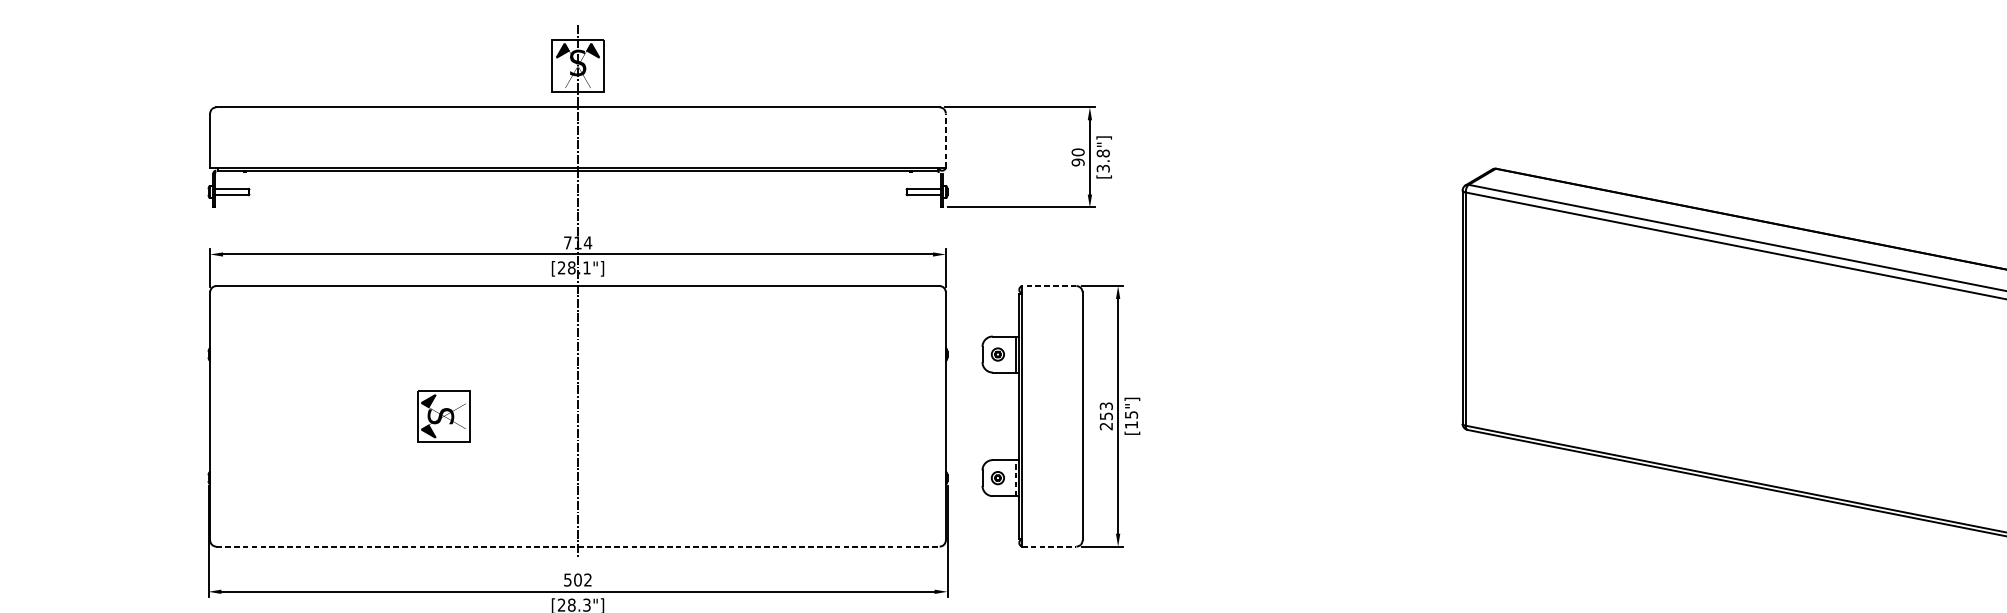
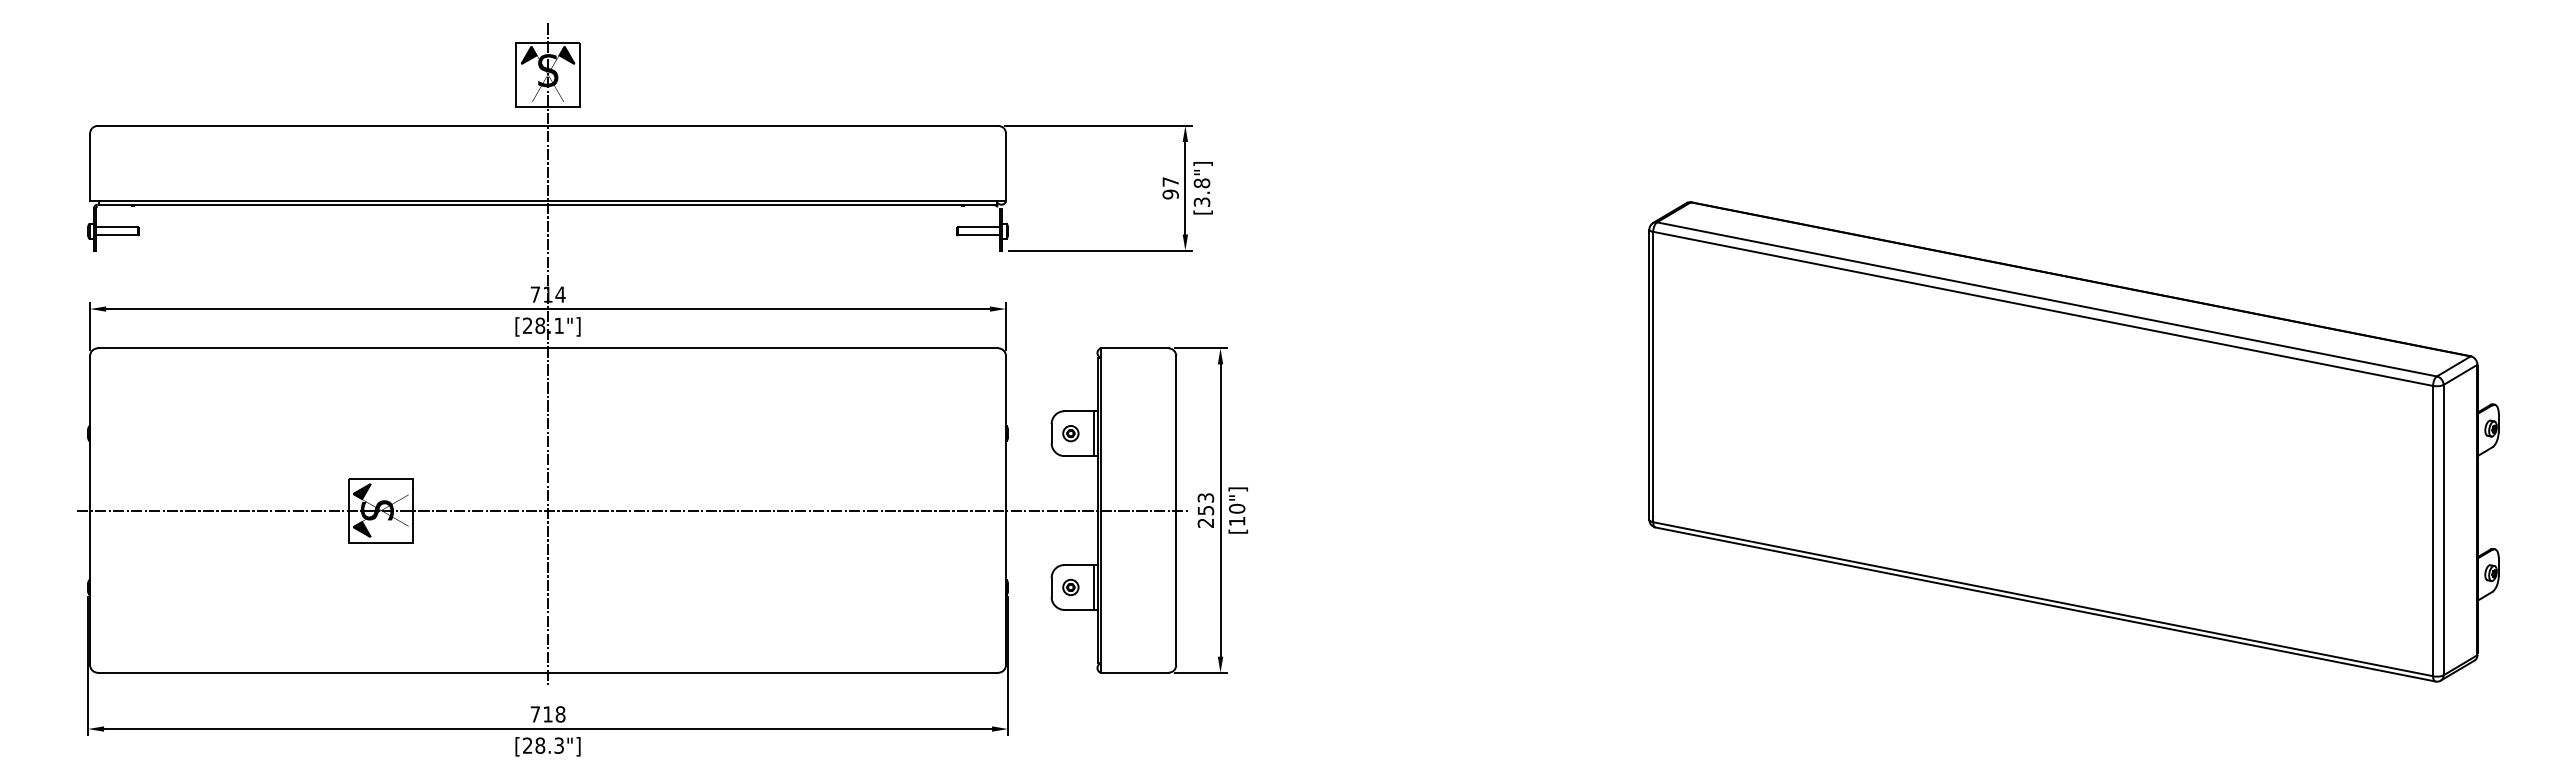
line: (946, 140) -> (1006, 167), dashed -> solid
text: (1077, 152) -> (1170, 181), 90 -> 97
line: (1049, 286) -> (1134, 348), dashed -> solid
text: (1131, 414) -> (1237, 508), [15"] -> [10"]
line: (646, 416) -> (633, 510), added
line: (1016, 477) -> (1093, 586), dashed -> solid
line: (578, 546) -> (548, 672), dashed -> solid
line: (1049, 546) -> (1134, 672), dashed -> solid
text: (577, 580) -> (547, 714), 502 -> 718

